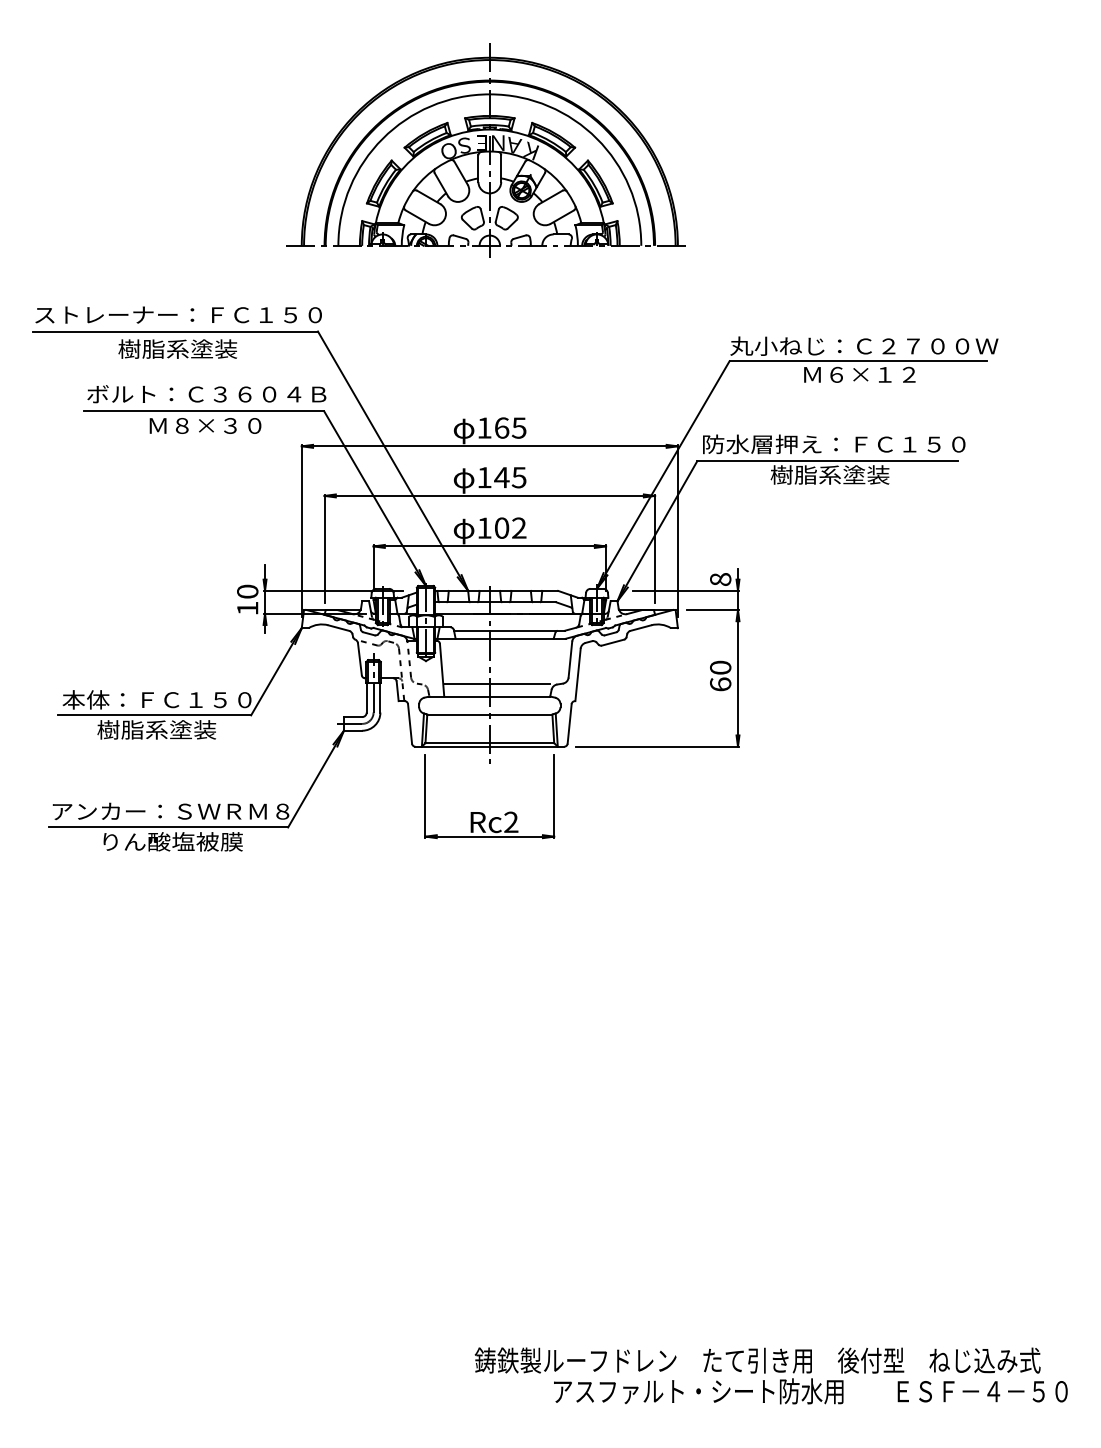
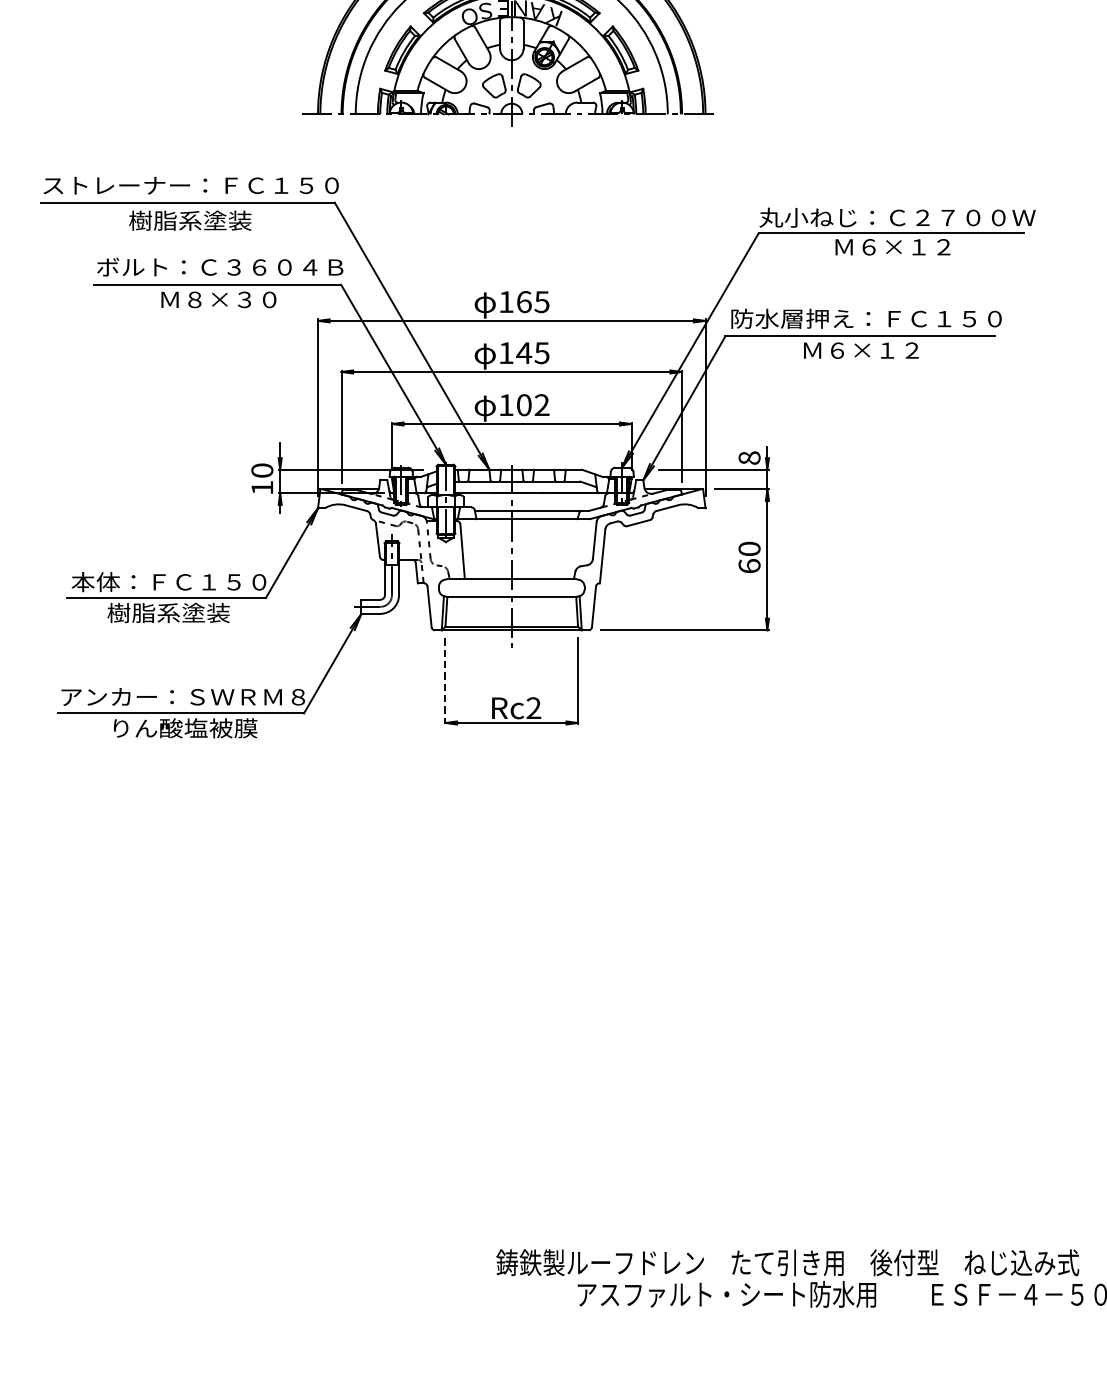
text: (829, 474) -> (861, 349), 樹脂系塗装 -> Ｍ６×１２
line: (497, 684) -> (519, 566), removed
line: (425, 796) -> (445, 681), solid -> dashed

